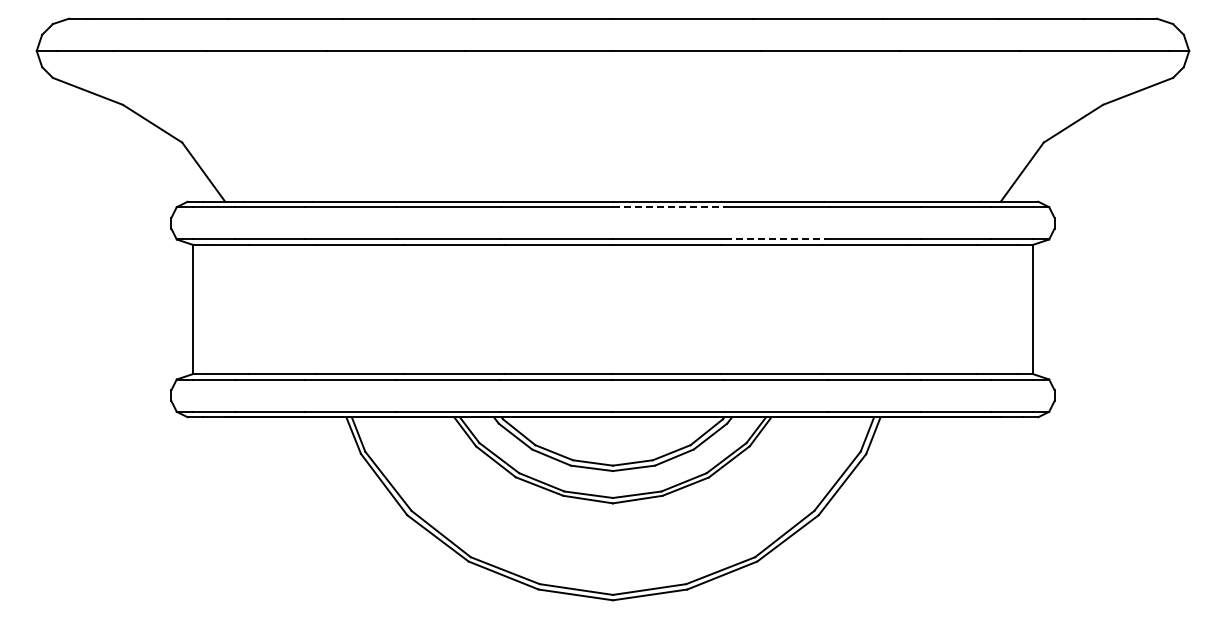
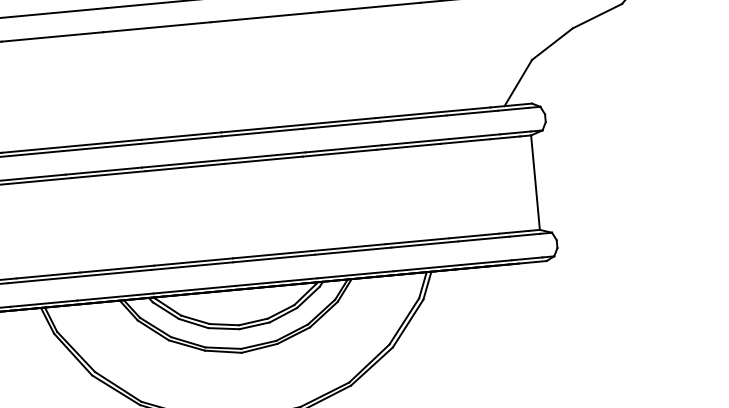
line: (669, 207) -> (262, 132), dashed -> solid
line: (777, 239) -> (344, 148), dashed -> solid

